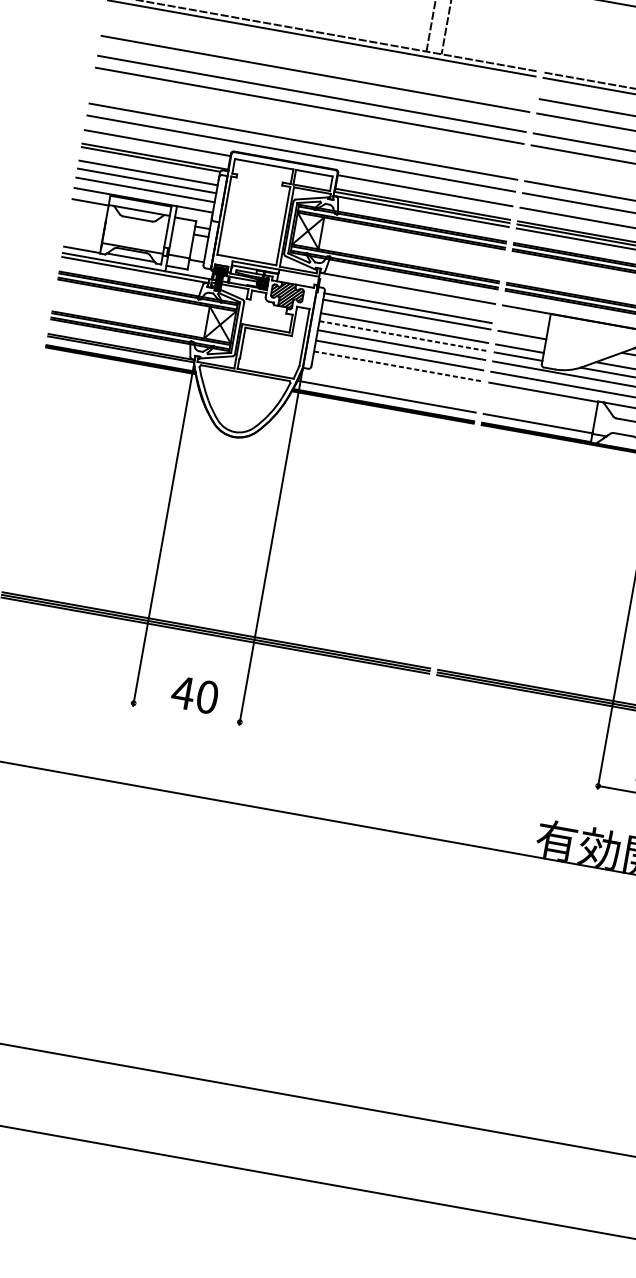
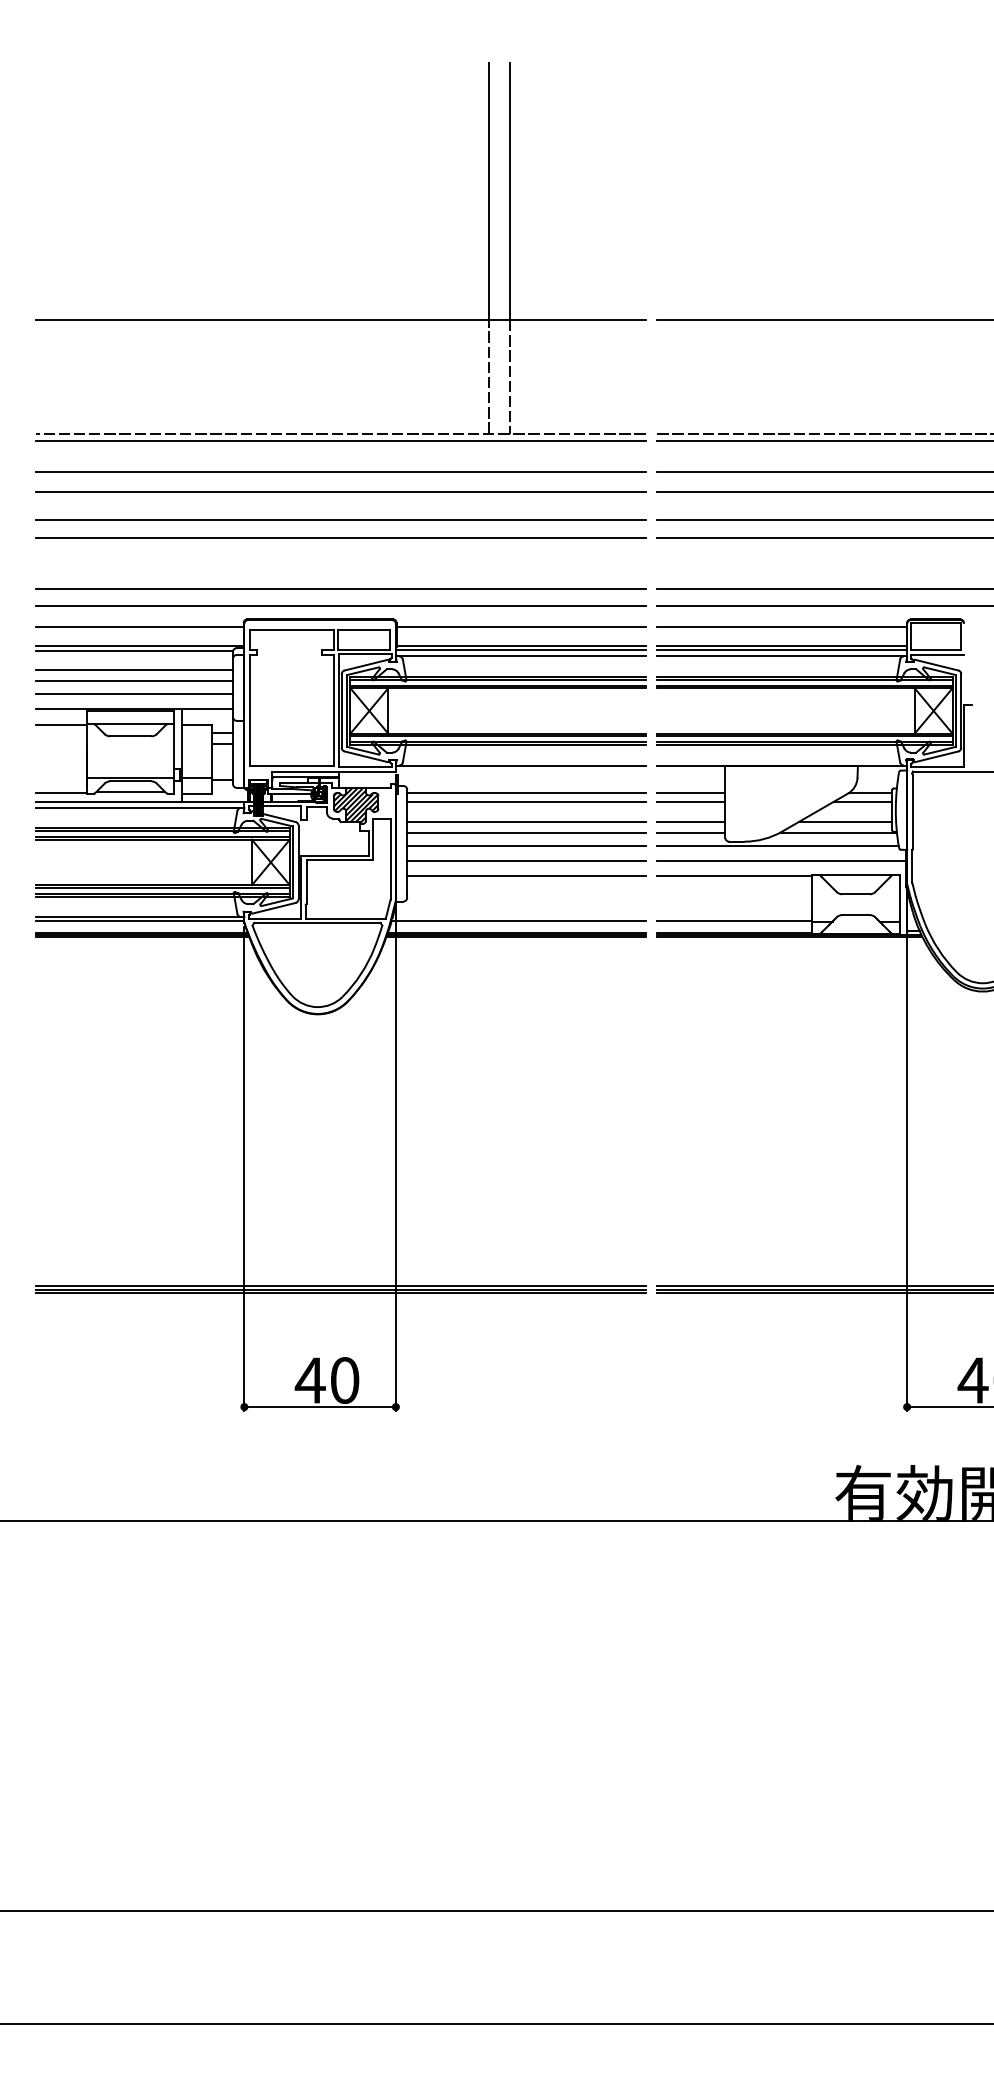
line: (317, 59) -> (340, 471), added
line: (523, 329) -> (691, 793), added
line: (403, 335) -> (527, 832), dashed -> solid
line: (398, 366) -> (527, 876), dashed -> solid
line: (186, 712) -> (319, 1407), added

